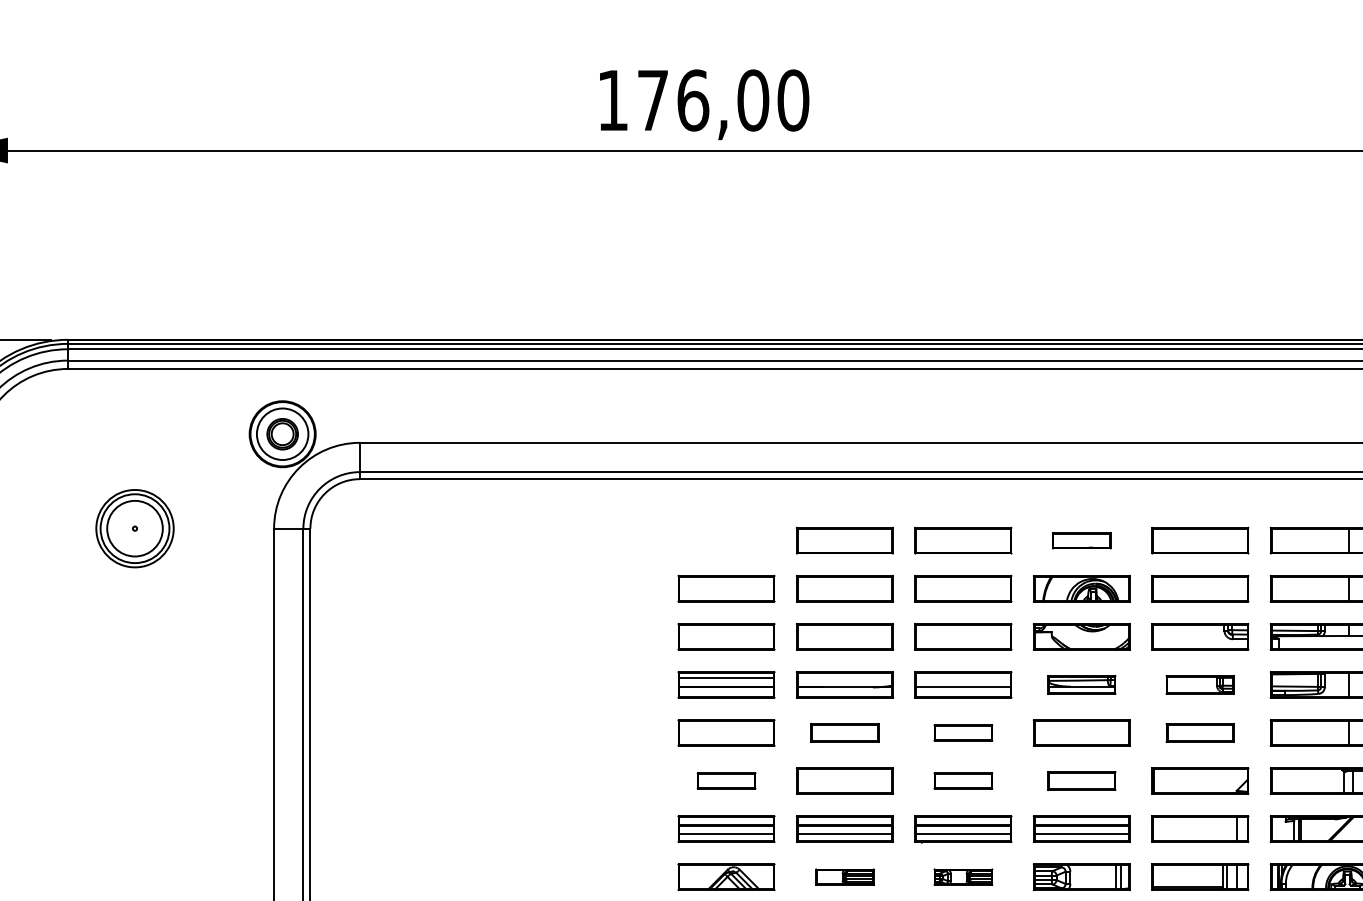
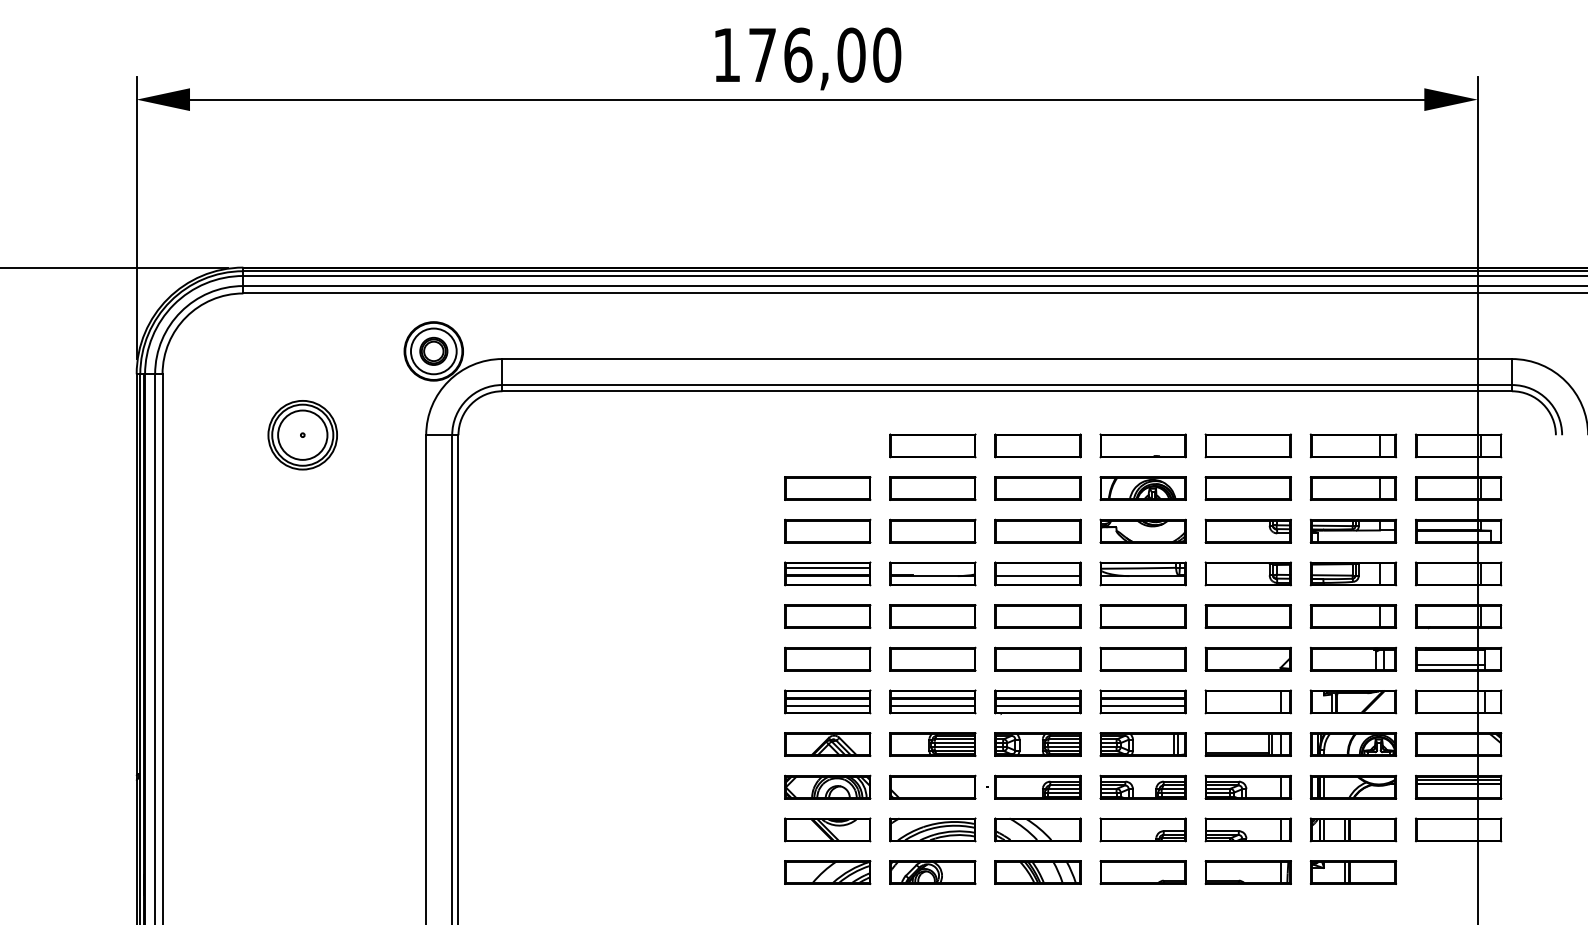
part: (1081, 540) -> (1142, 445), size x1.67
part: (1081, 684) -> (1142, 573), size x1.43
part: (1199, 684) -> (1247, 573), size x1.43
part: (844, 732) -> (932, 616), size x1.43
part: (962, 732) -> (1037, 616), size x1.67
part: (1199, 732) -> (1247, 616), size x1.43
part: (726, 780) -> (827, 658), size x1.67
part: (962, 780) -> (1037, 658), size x1.67
part: (1081, 780) -> (1142, 658), size x1.43
part: (844, 877) -> (932, 744), size x1.67
part: (962, 877) -> (1037, 744), size x1.67

